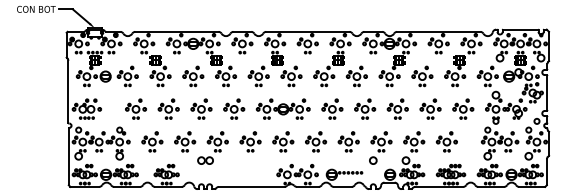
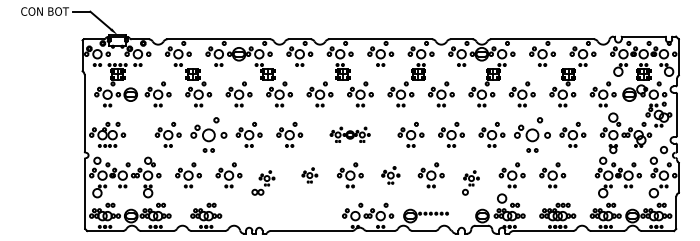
part: (168, 108) -> (208, 134), size x1.4
part: (282, 108) -> (349, 134), size x0.6
part: (430, 108) -> (532, 134), size x1.4
part: (250, 141) -> (309, 174), size x0.6
part: (315, 141) -> (390, 174), size x0.7
part: (212, 147) -> (262, 182), size x0.6
part: (380, 147) -> (470, 182), size x0.6

